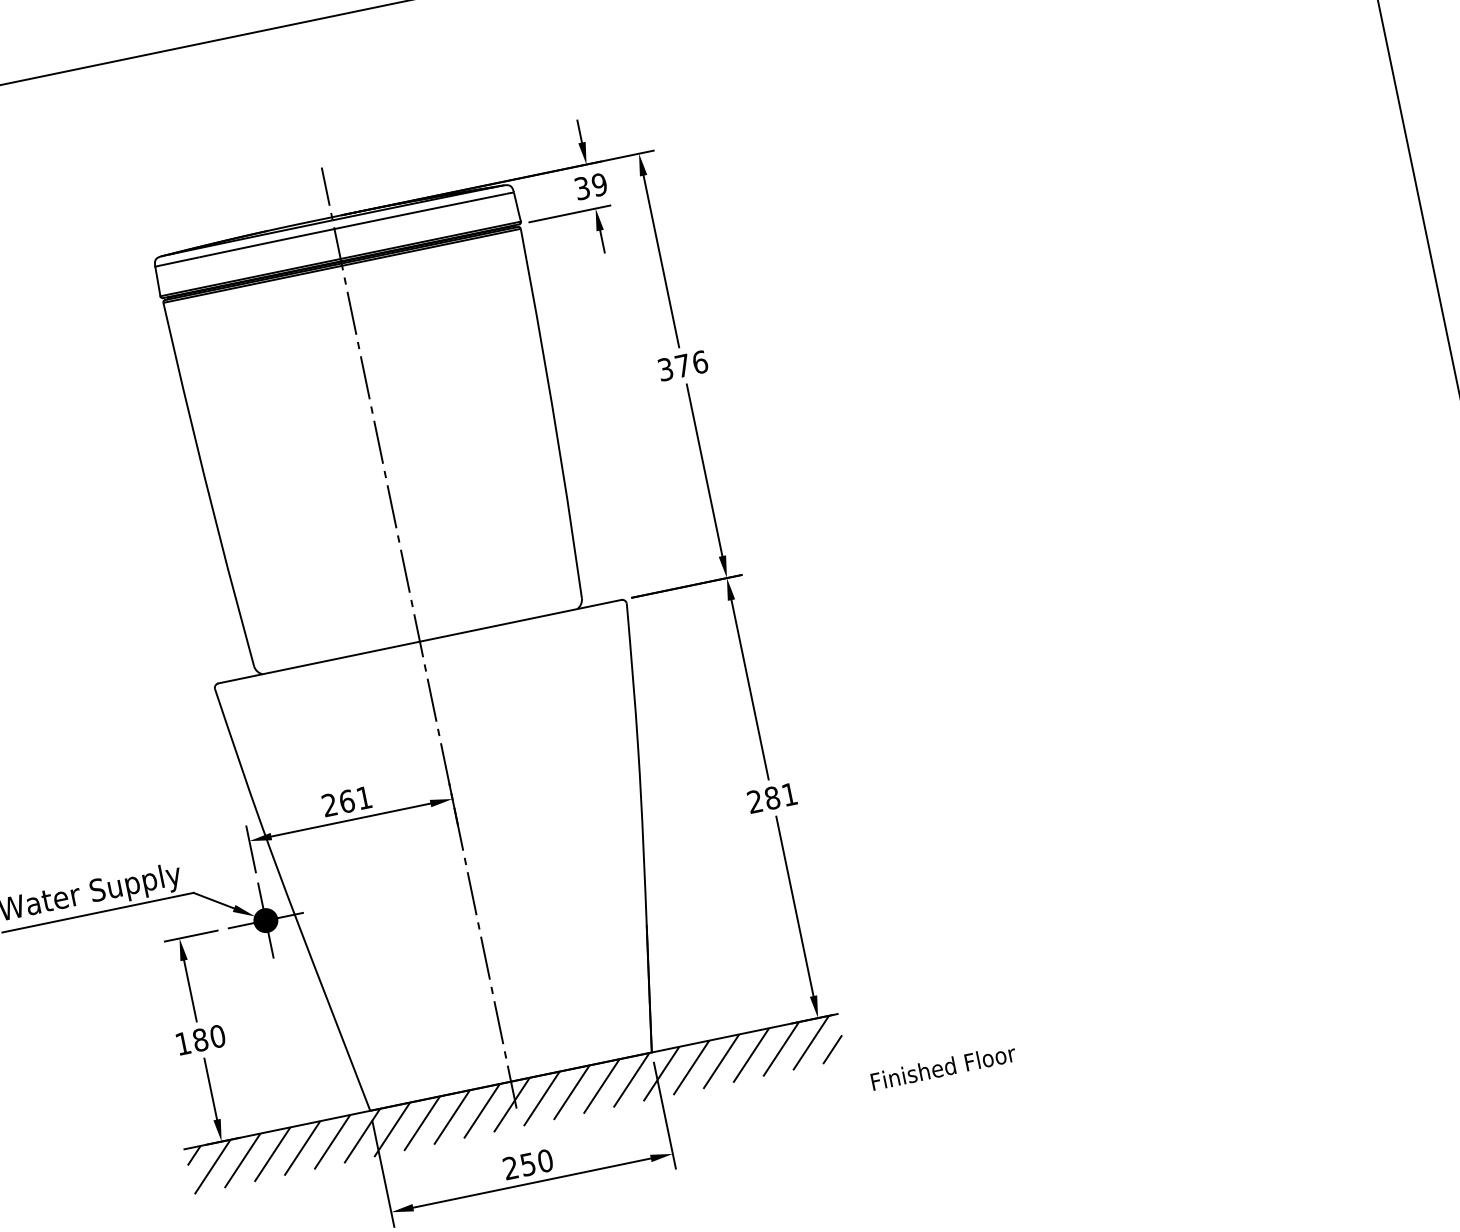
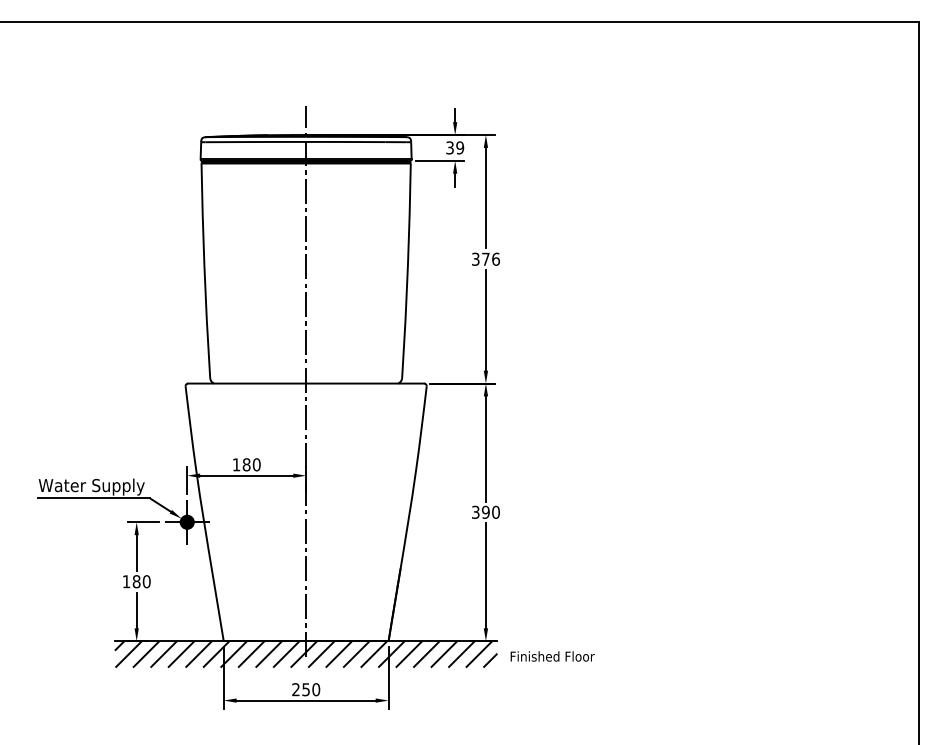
text: (771, 796) -> (485, 511), 281 -> 390
text: (346, 801) -> (246, 464), 261 -> 180
text: (943, 1067) -> (552, 656), moved

